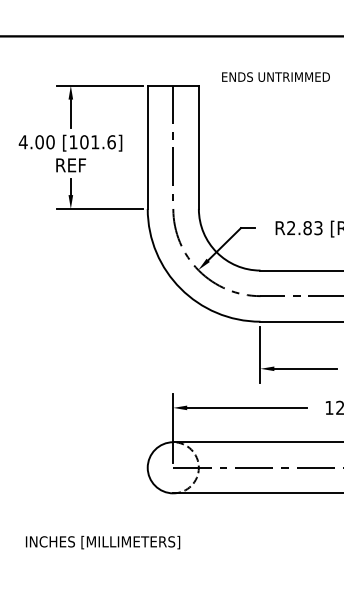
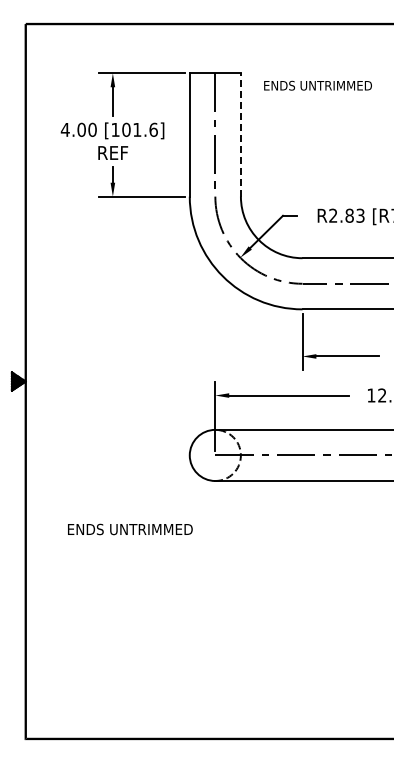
text: (275, 76) -> (317, 85), moved
line: (198, 147) -> (240, 135), solid -> dashed
text: (103, 541) -> (145, 529), INCHES [MILLIMETERS] -> ENDS UNTRIMMED

